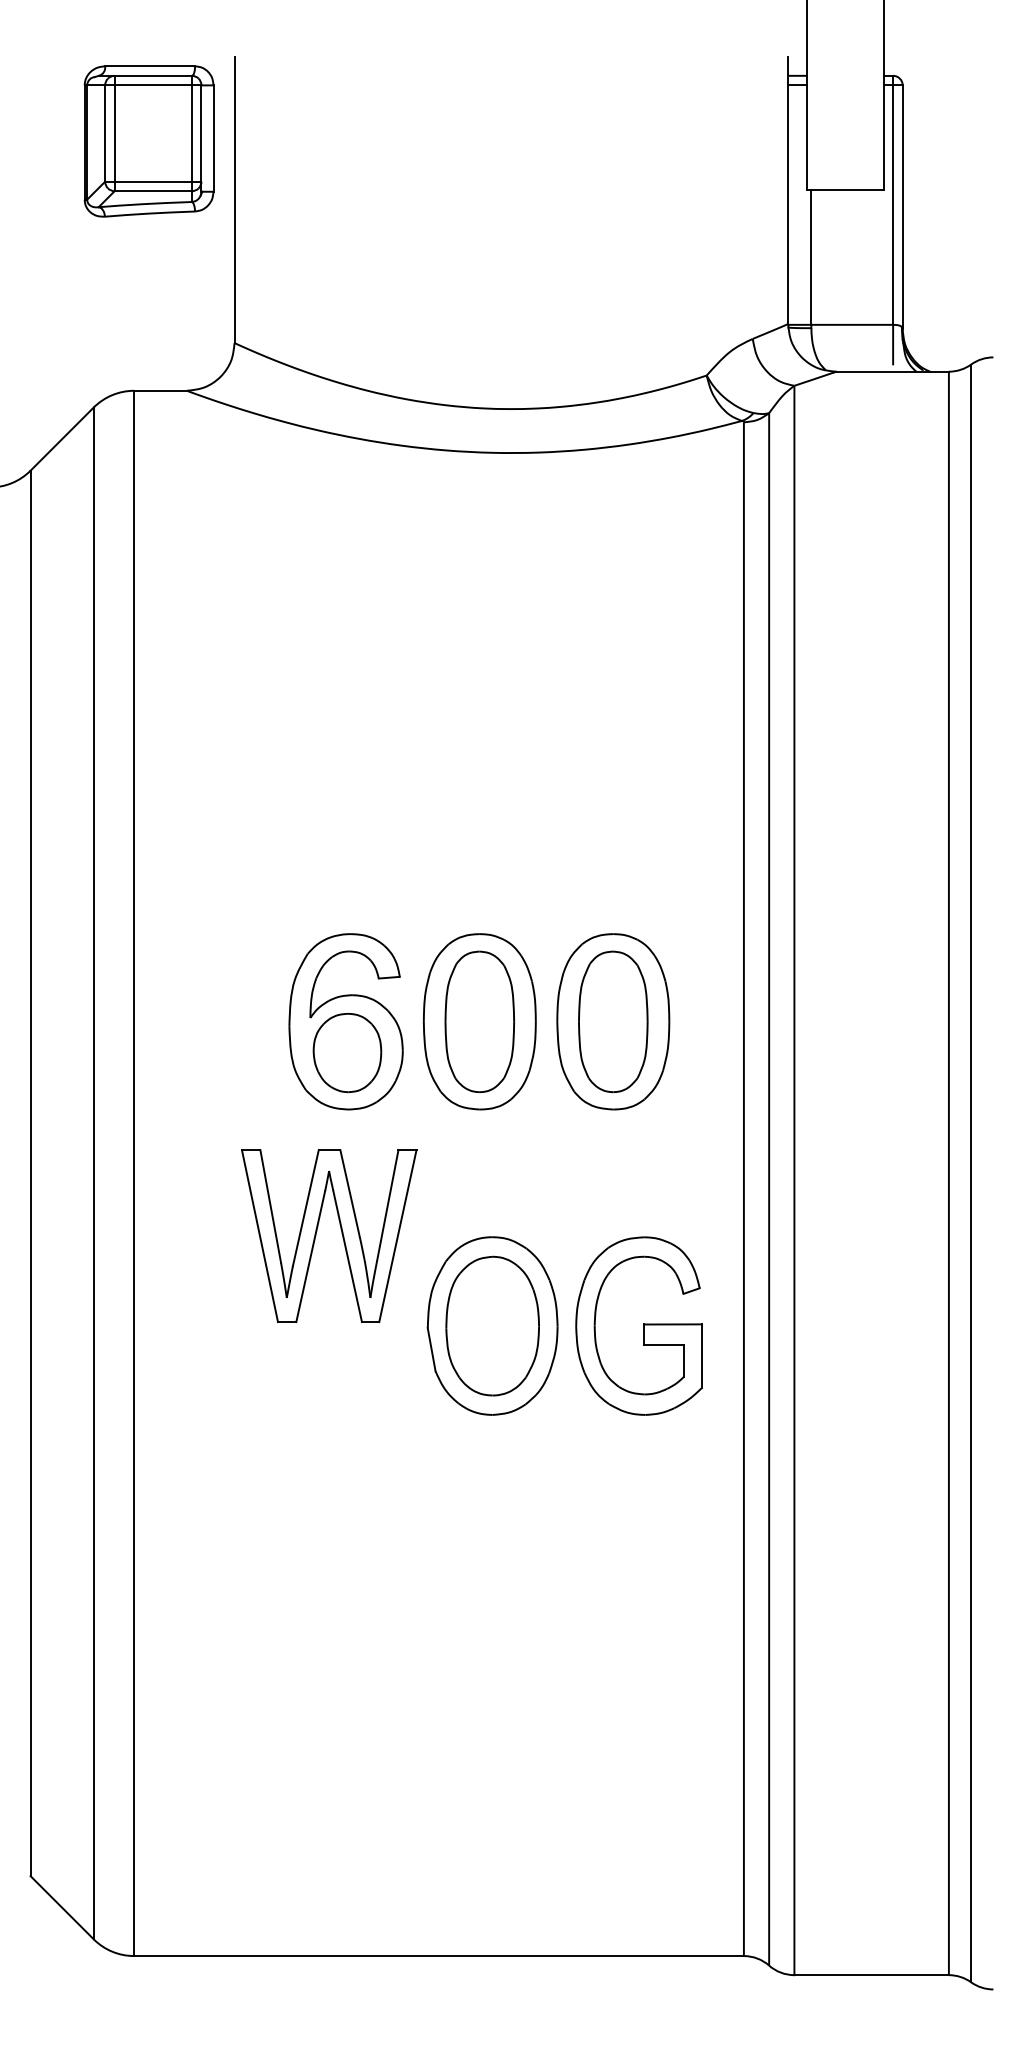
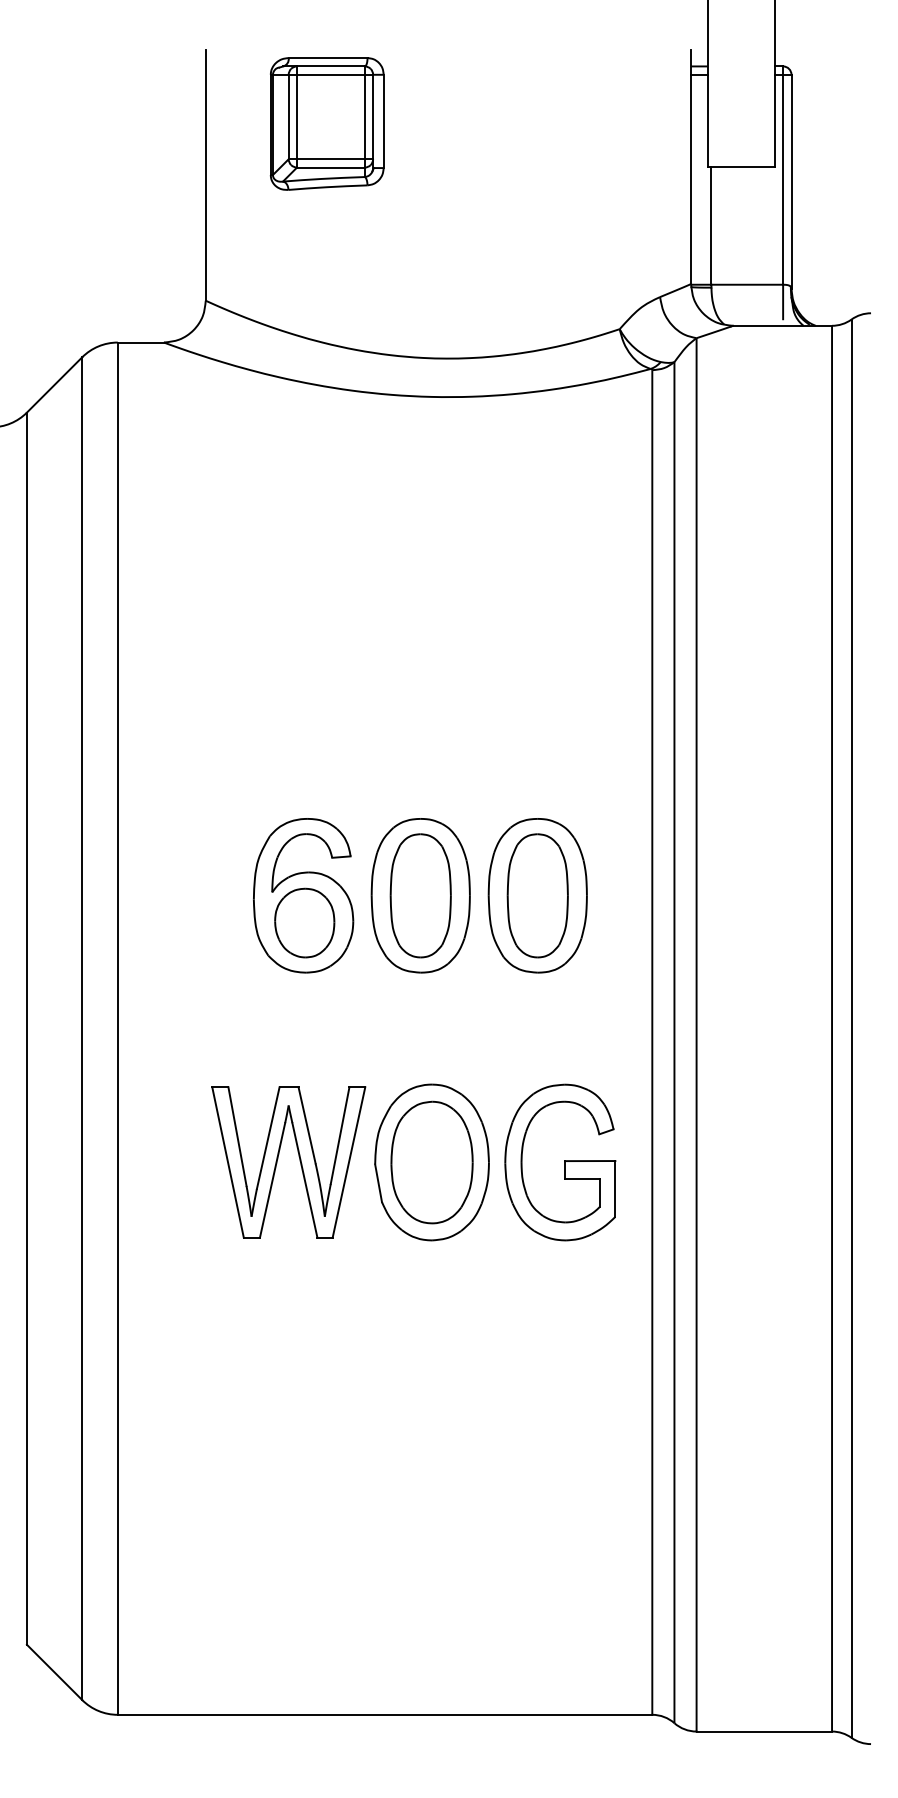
part: (148, 141) -> (326, 123), moved
part: (341, 1234) -> (299, 1161), moved

